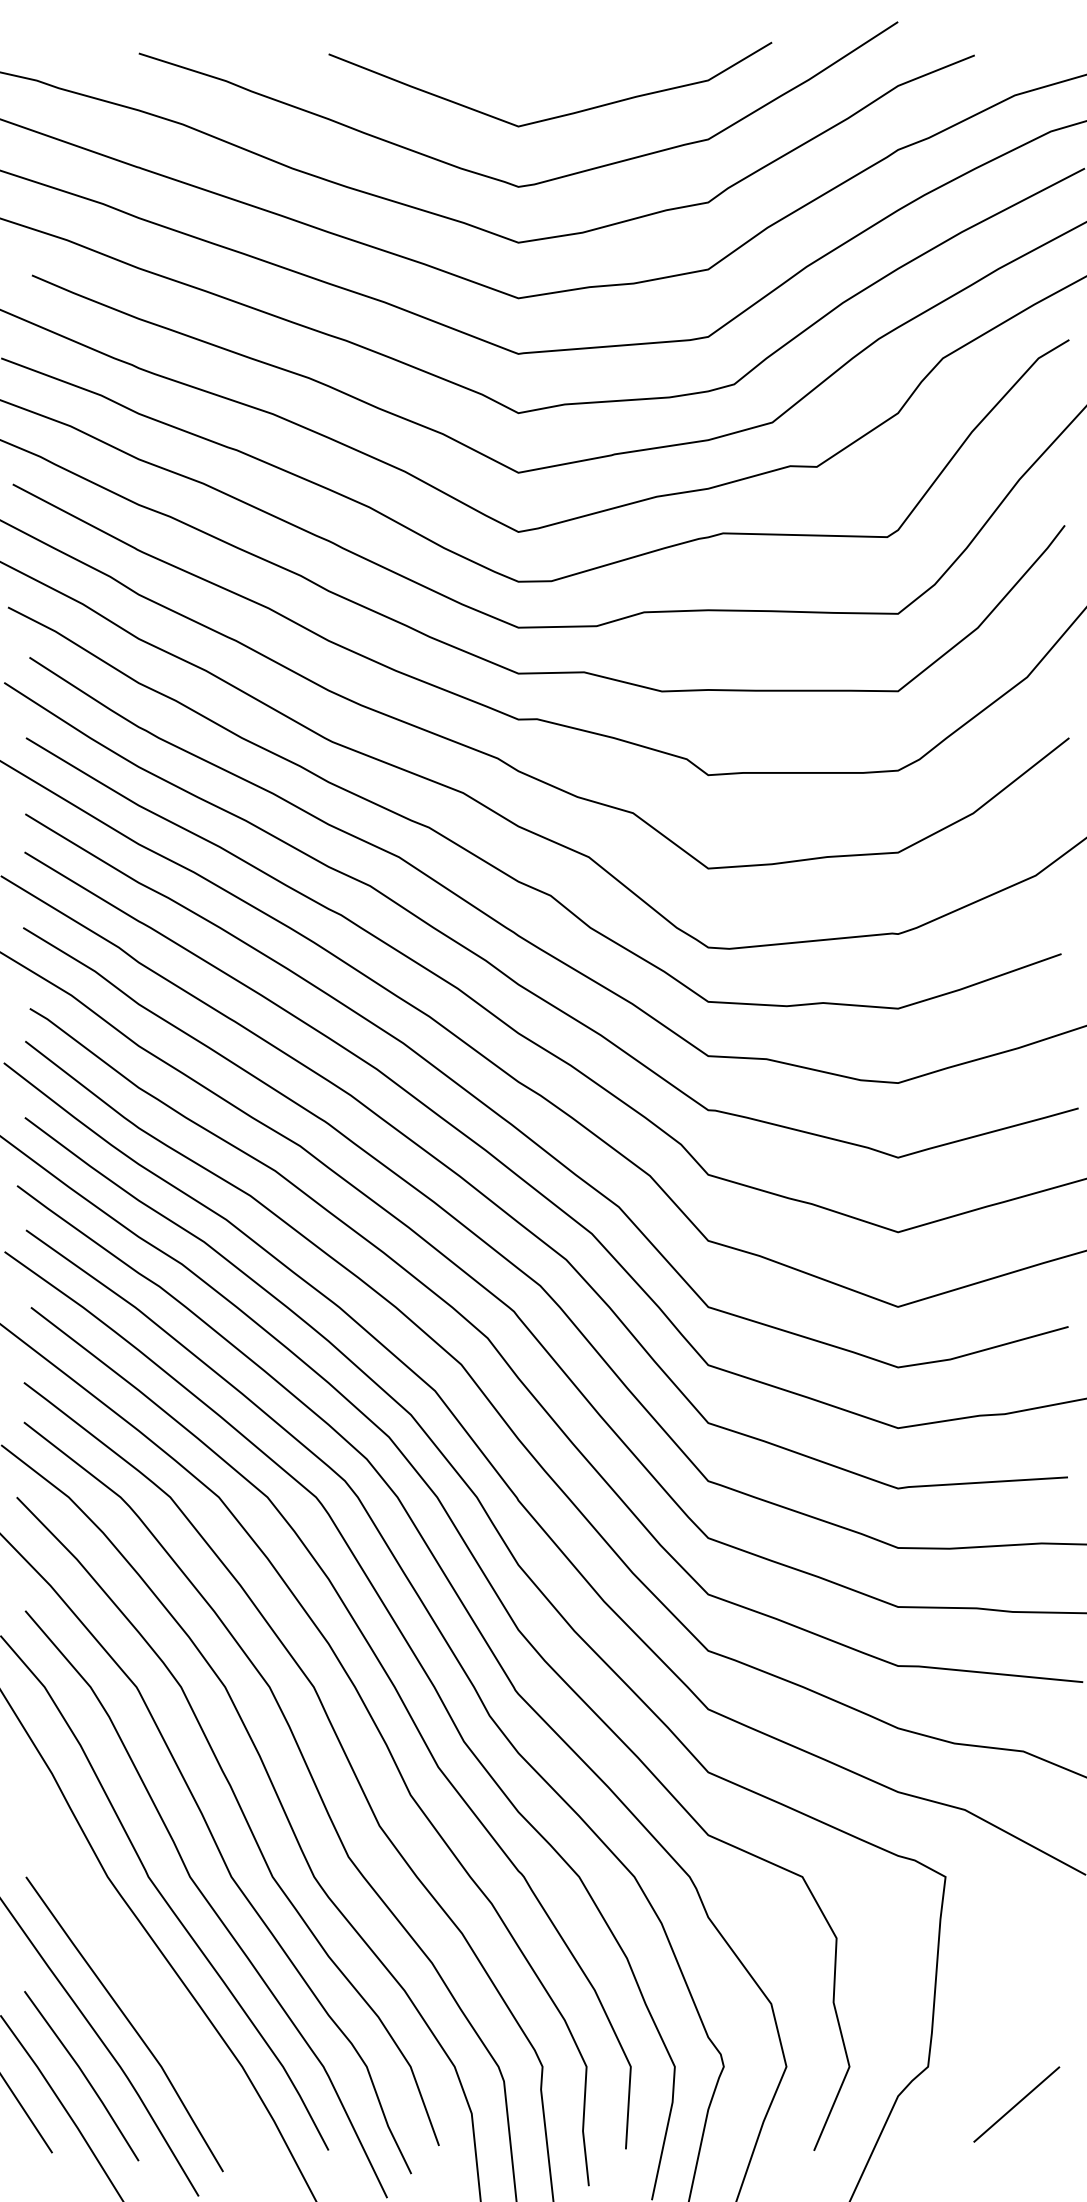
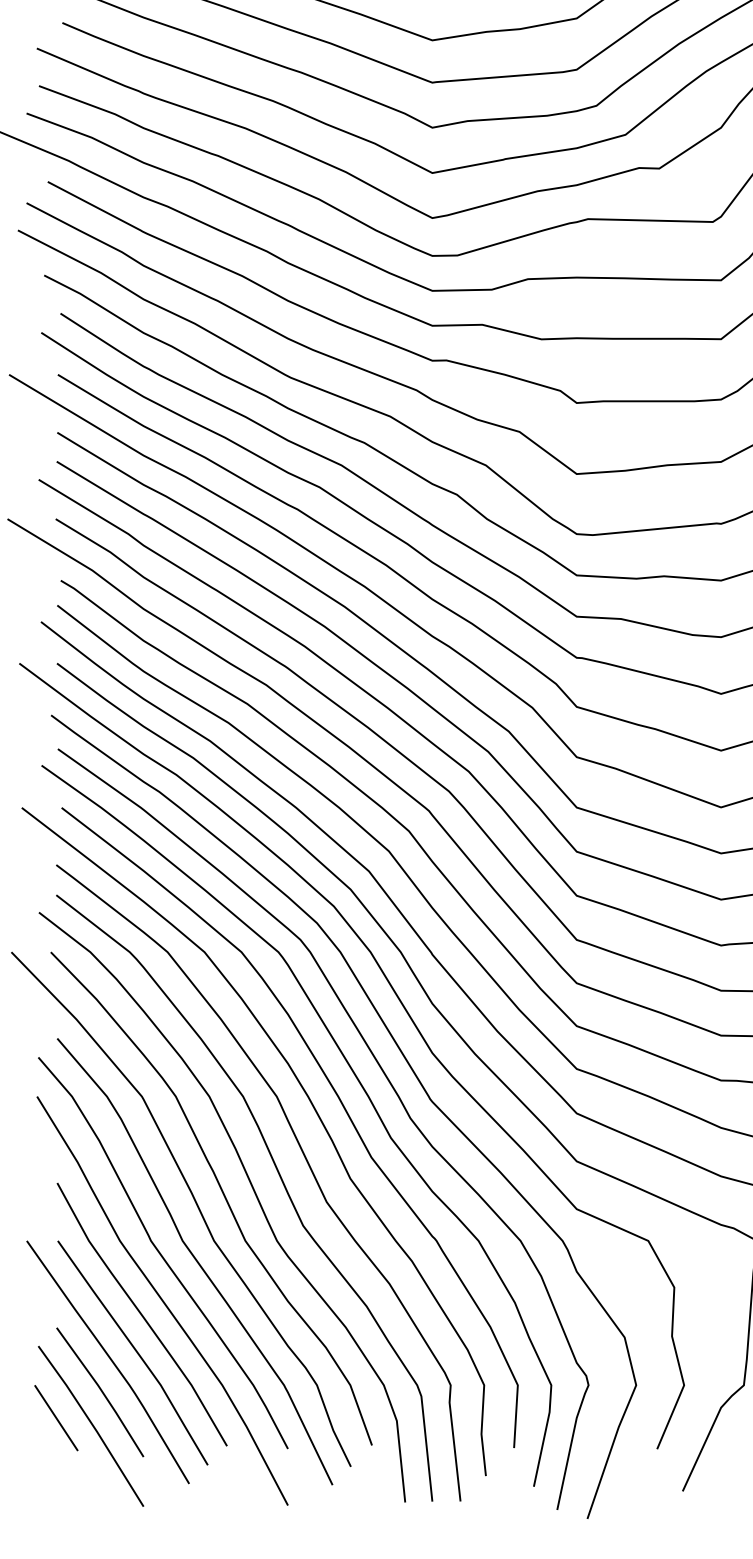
curve: (136, 1973) -> (141, 1314), added

